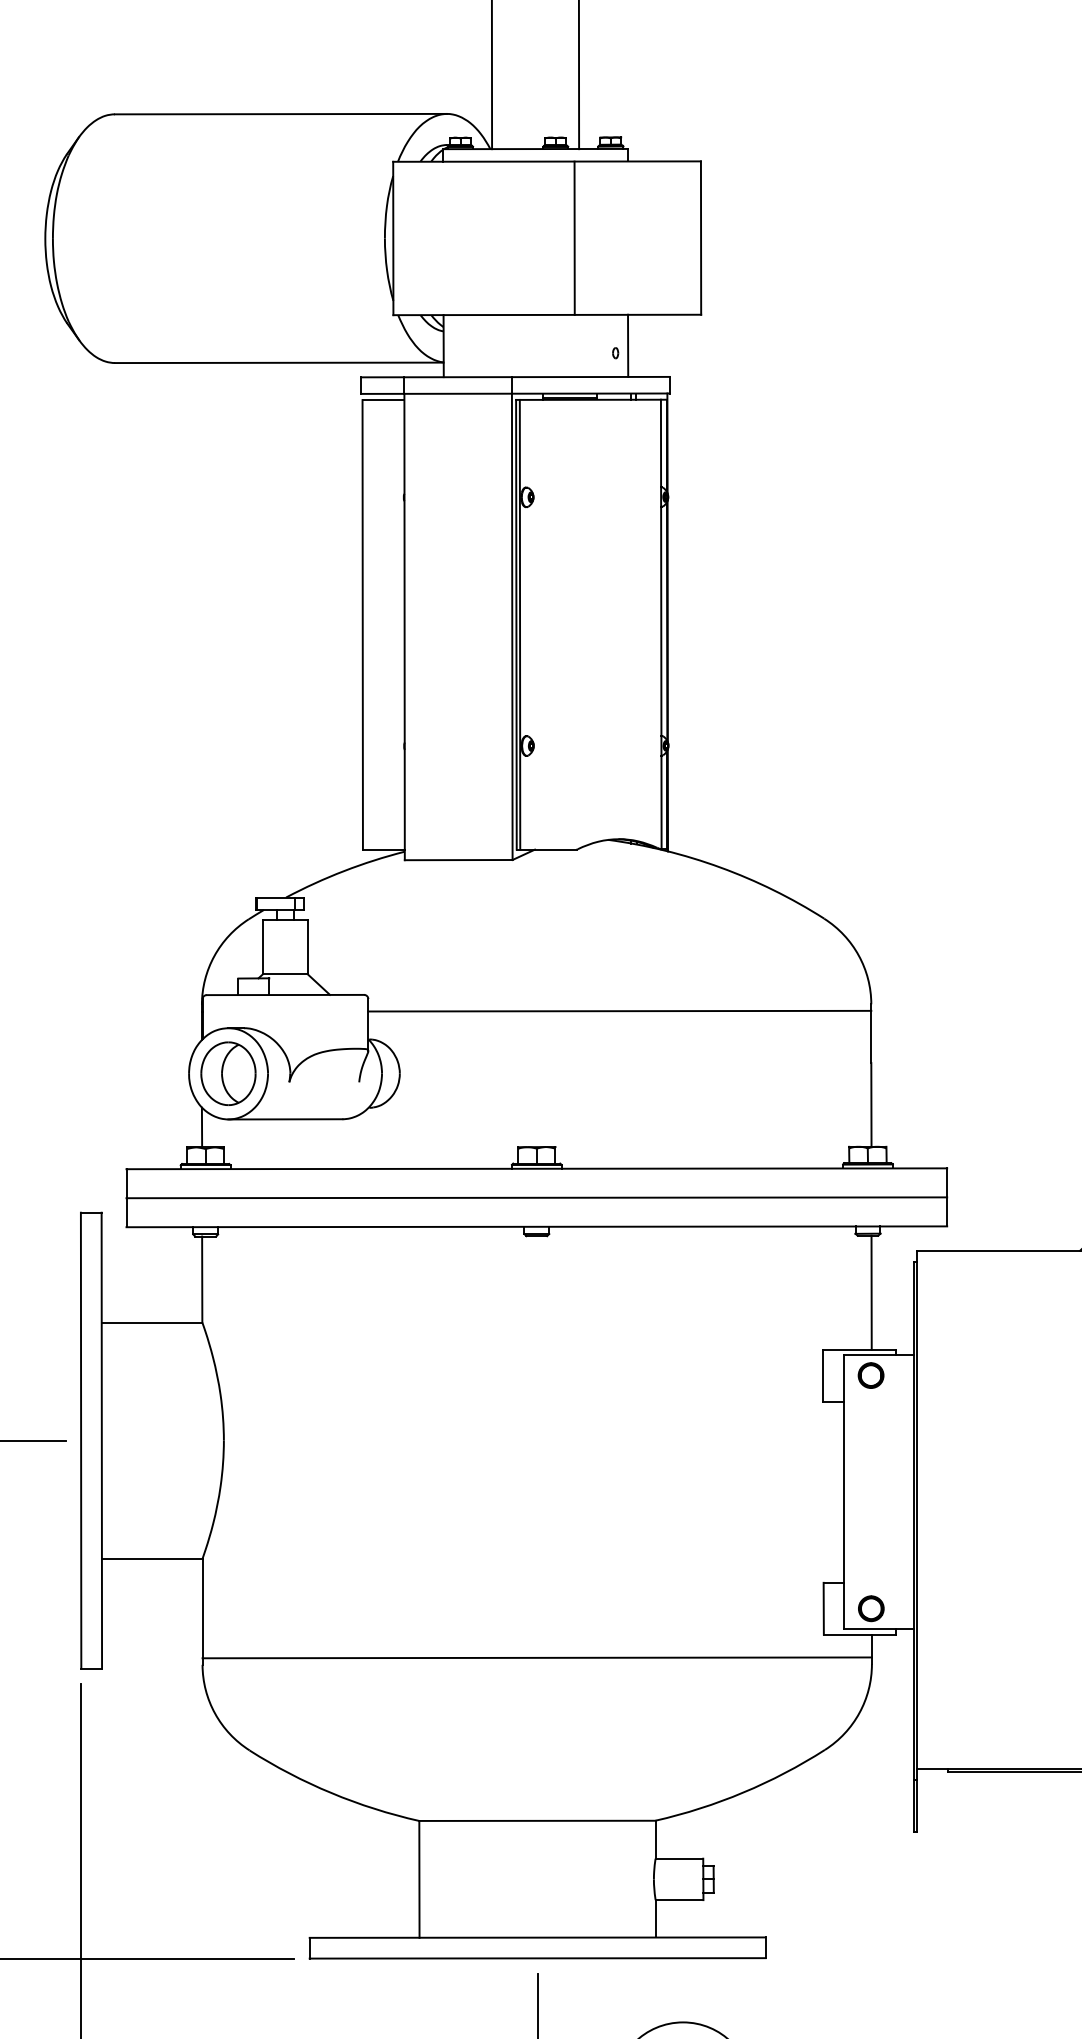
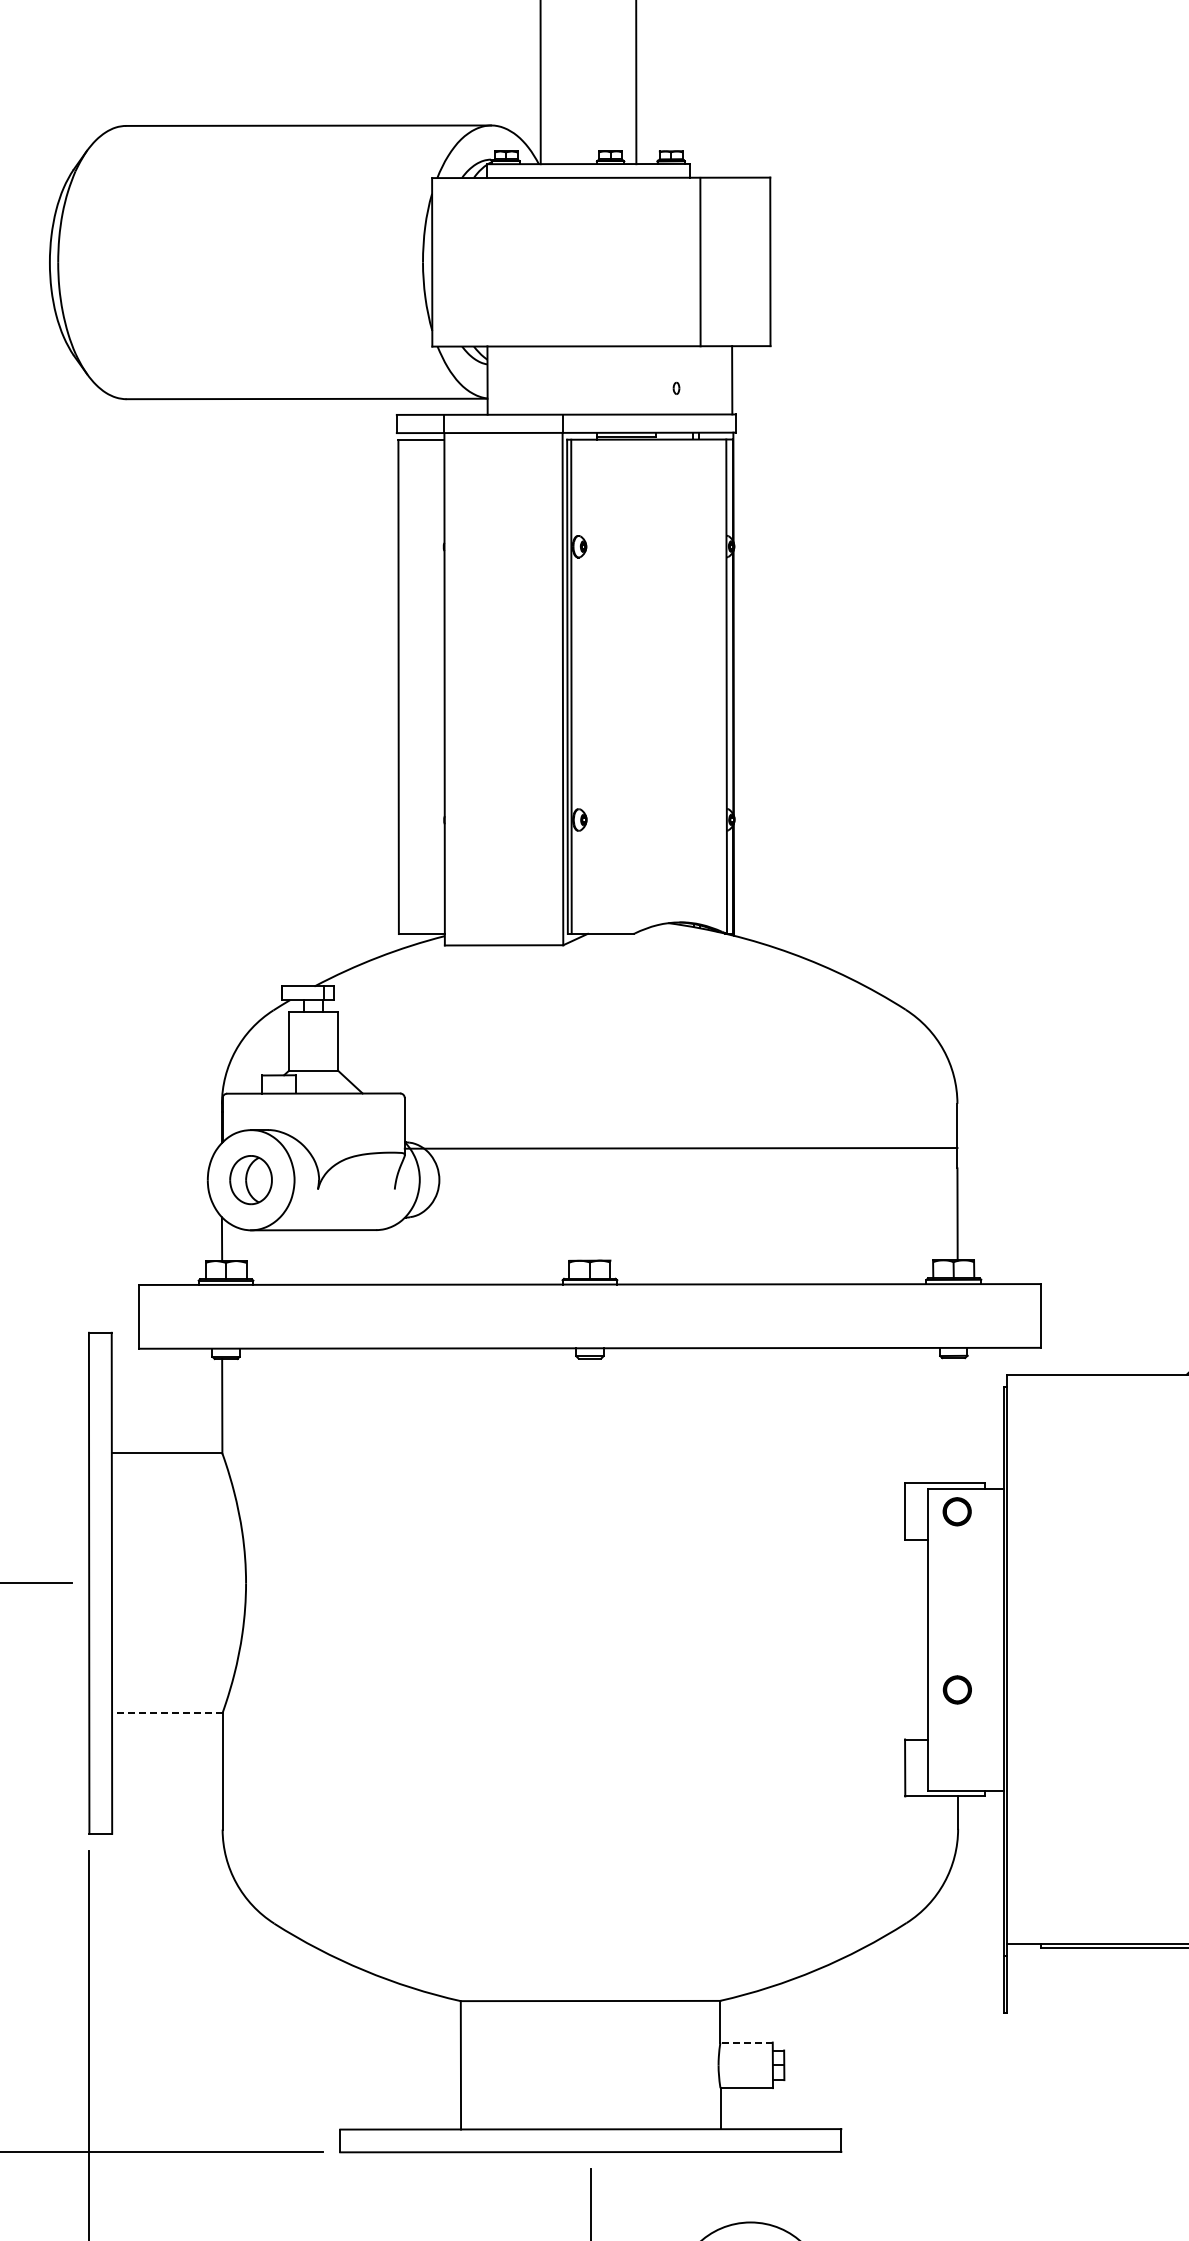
line: (574, 237) -> (700, 261), moved
line: (628, 346) -> (732, 380), moved
line: (619, 1011) -> (680, 1148), moved
part: (227, 1073) -> (250, 1179), size x0.7
line: (536, 1196) -> (589, 1315), removed
line: (871, 1292) -> (957, 1420), removed
line: (151, 1559) -> (166, 1713), solid -> dashed
part: (870, 1608) -> (956, 1689), moved
line: (537, 1657) -> (590, 1821), removed
line: (679, 1858) -> (746, 2042), solid -> dashed

